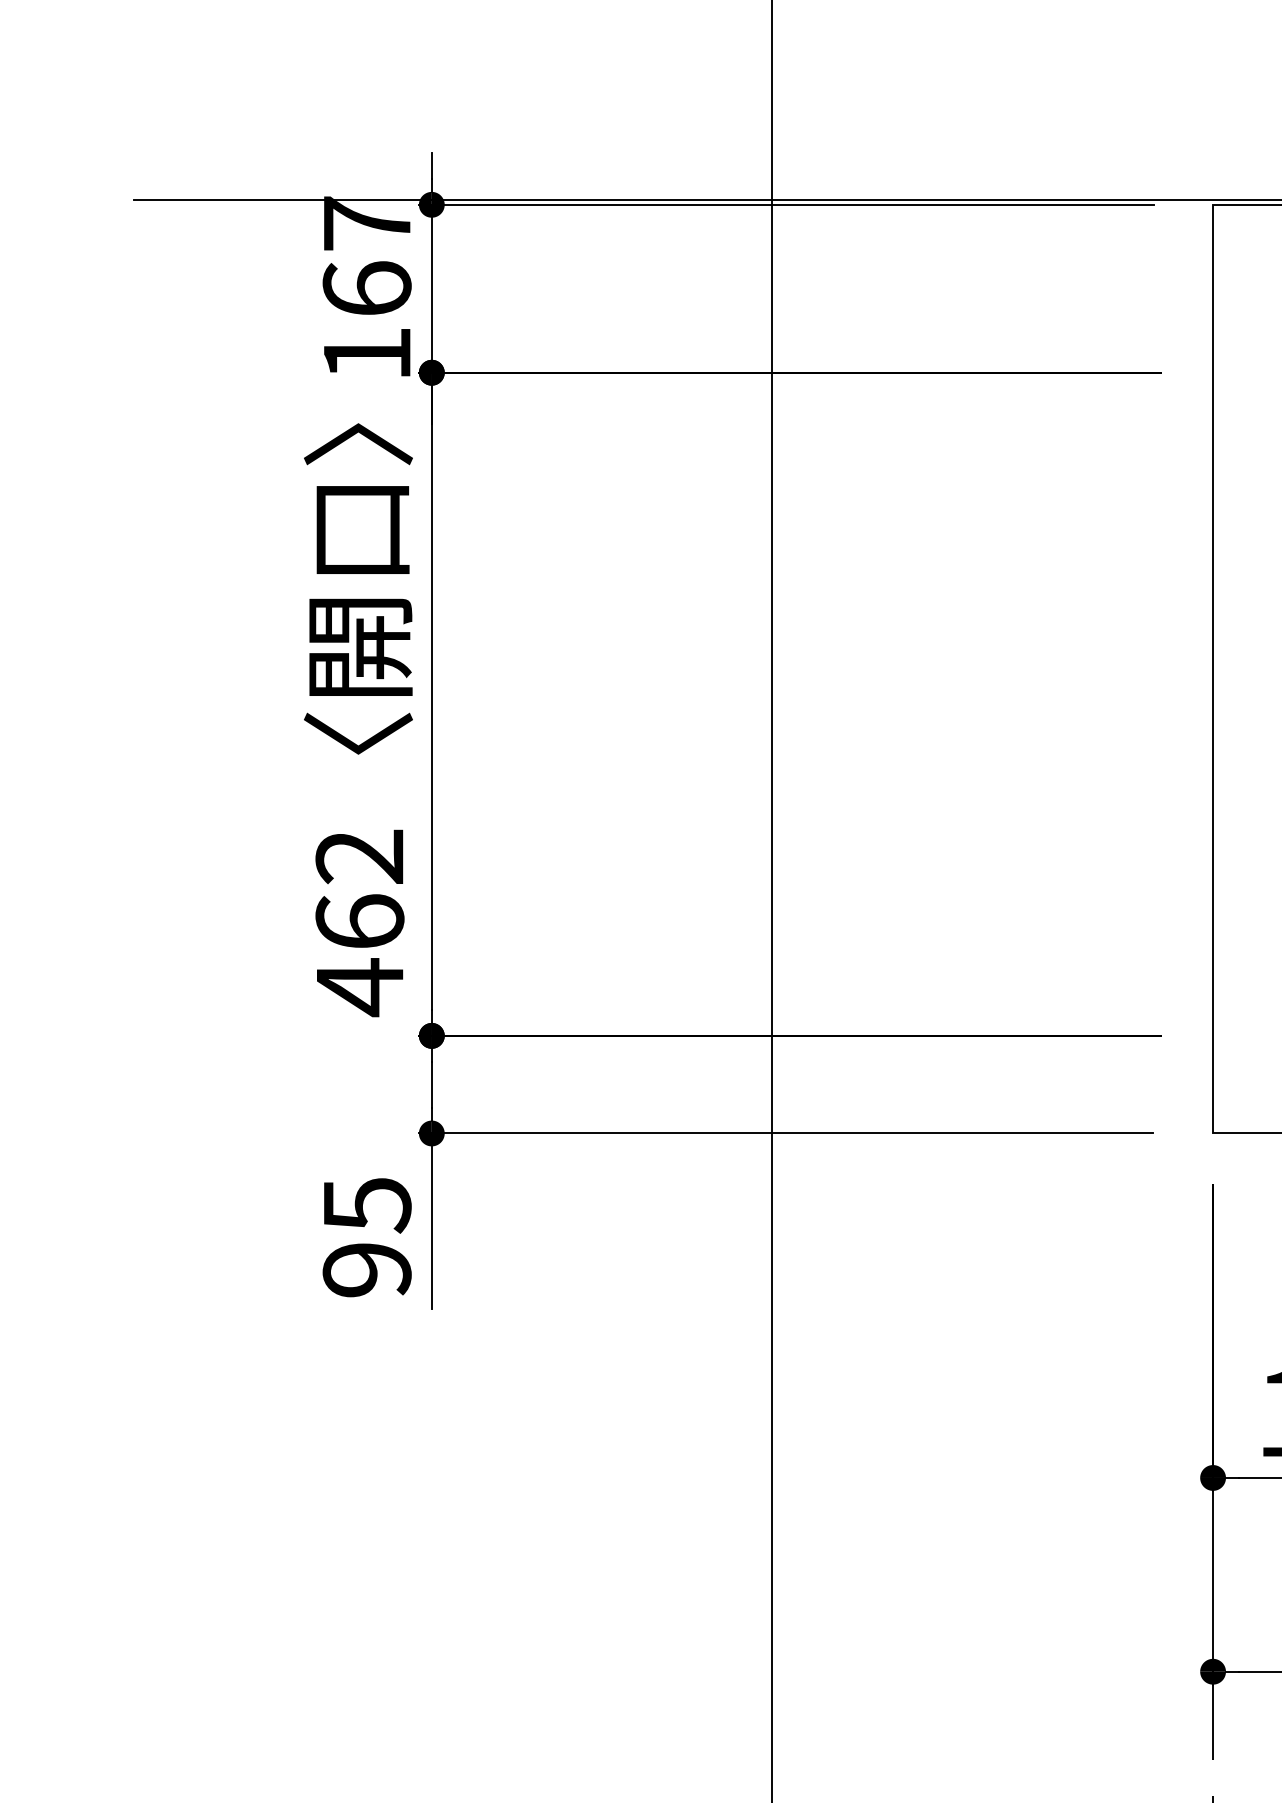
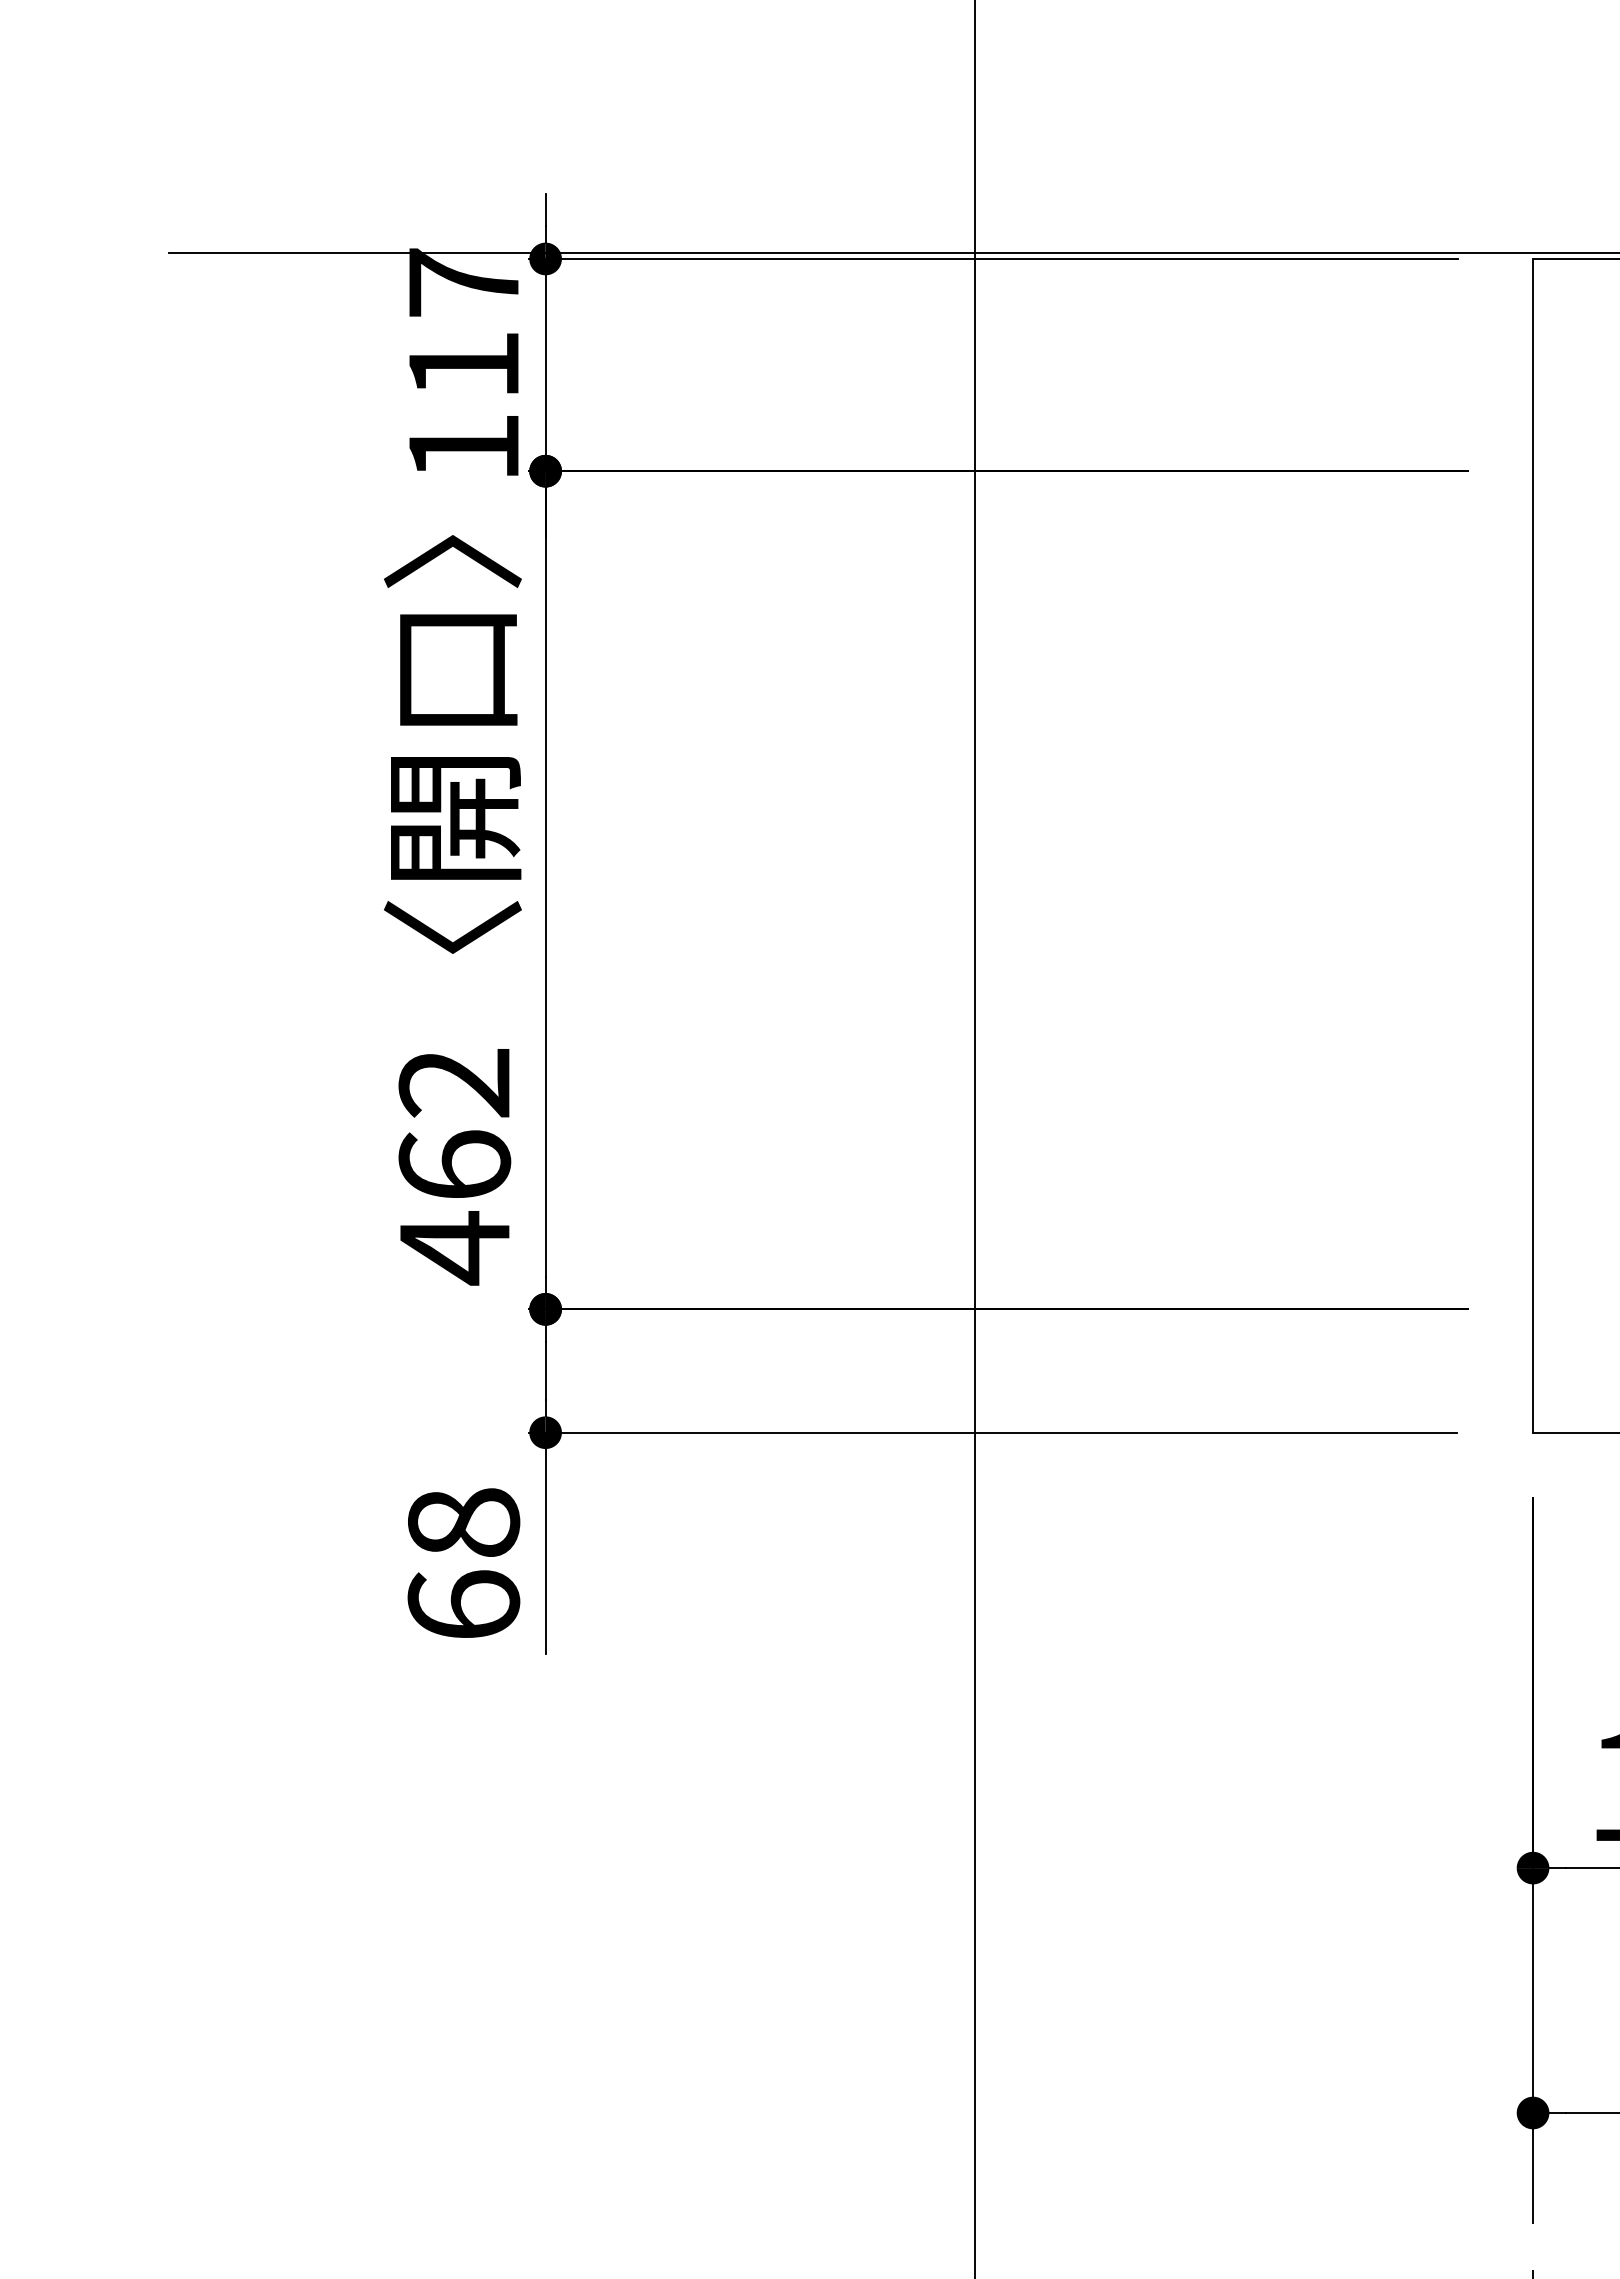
text: (366, 287) -> (463, 363), 167 -> 117
text: (366, 1236) -> (463, 1563), 95 -> 68

